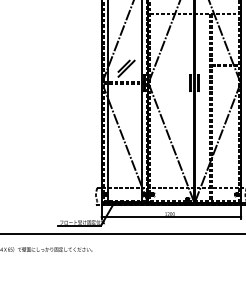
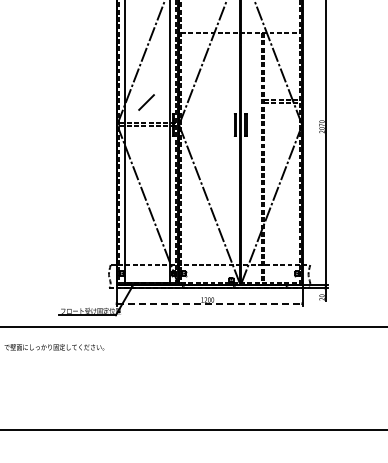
line: (126, 68) -> (149, 105), removed
line: (171, 216) -> (209, 303), solid -> dashed

